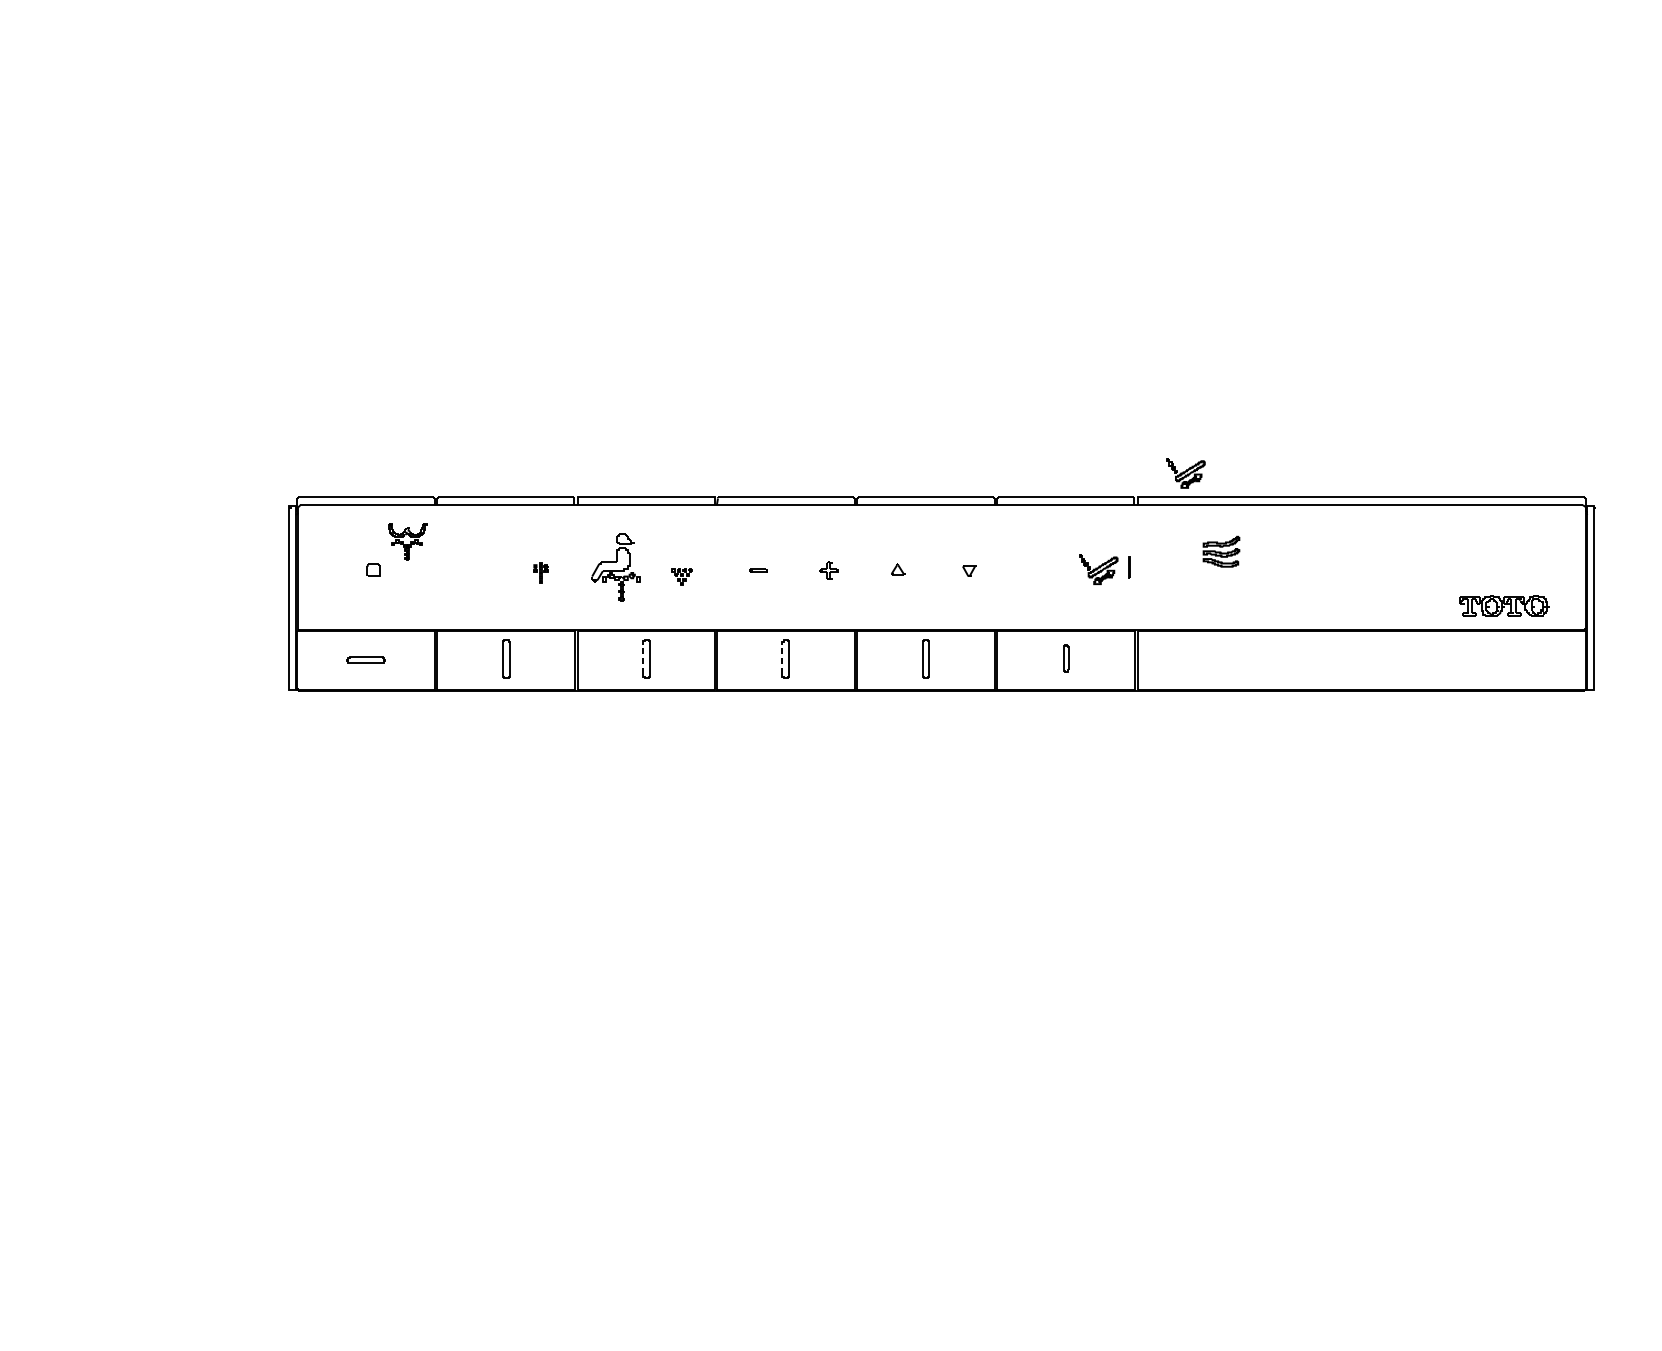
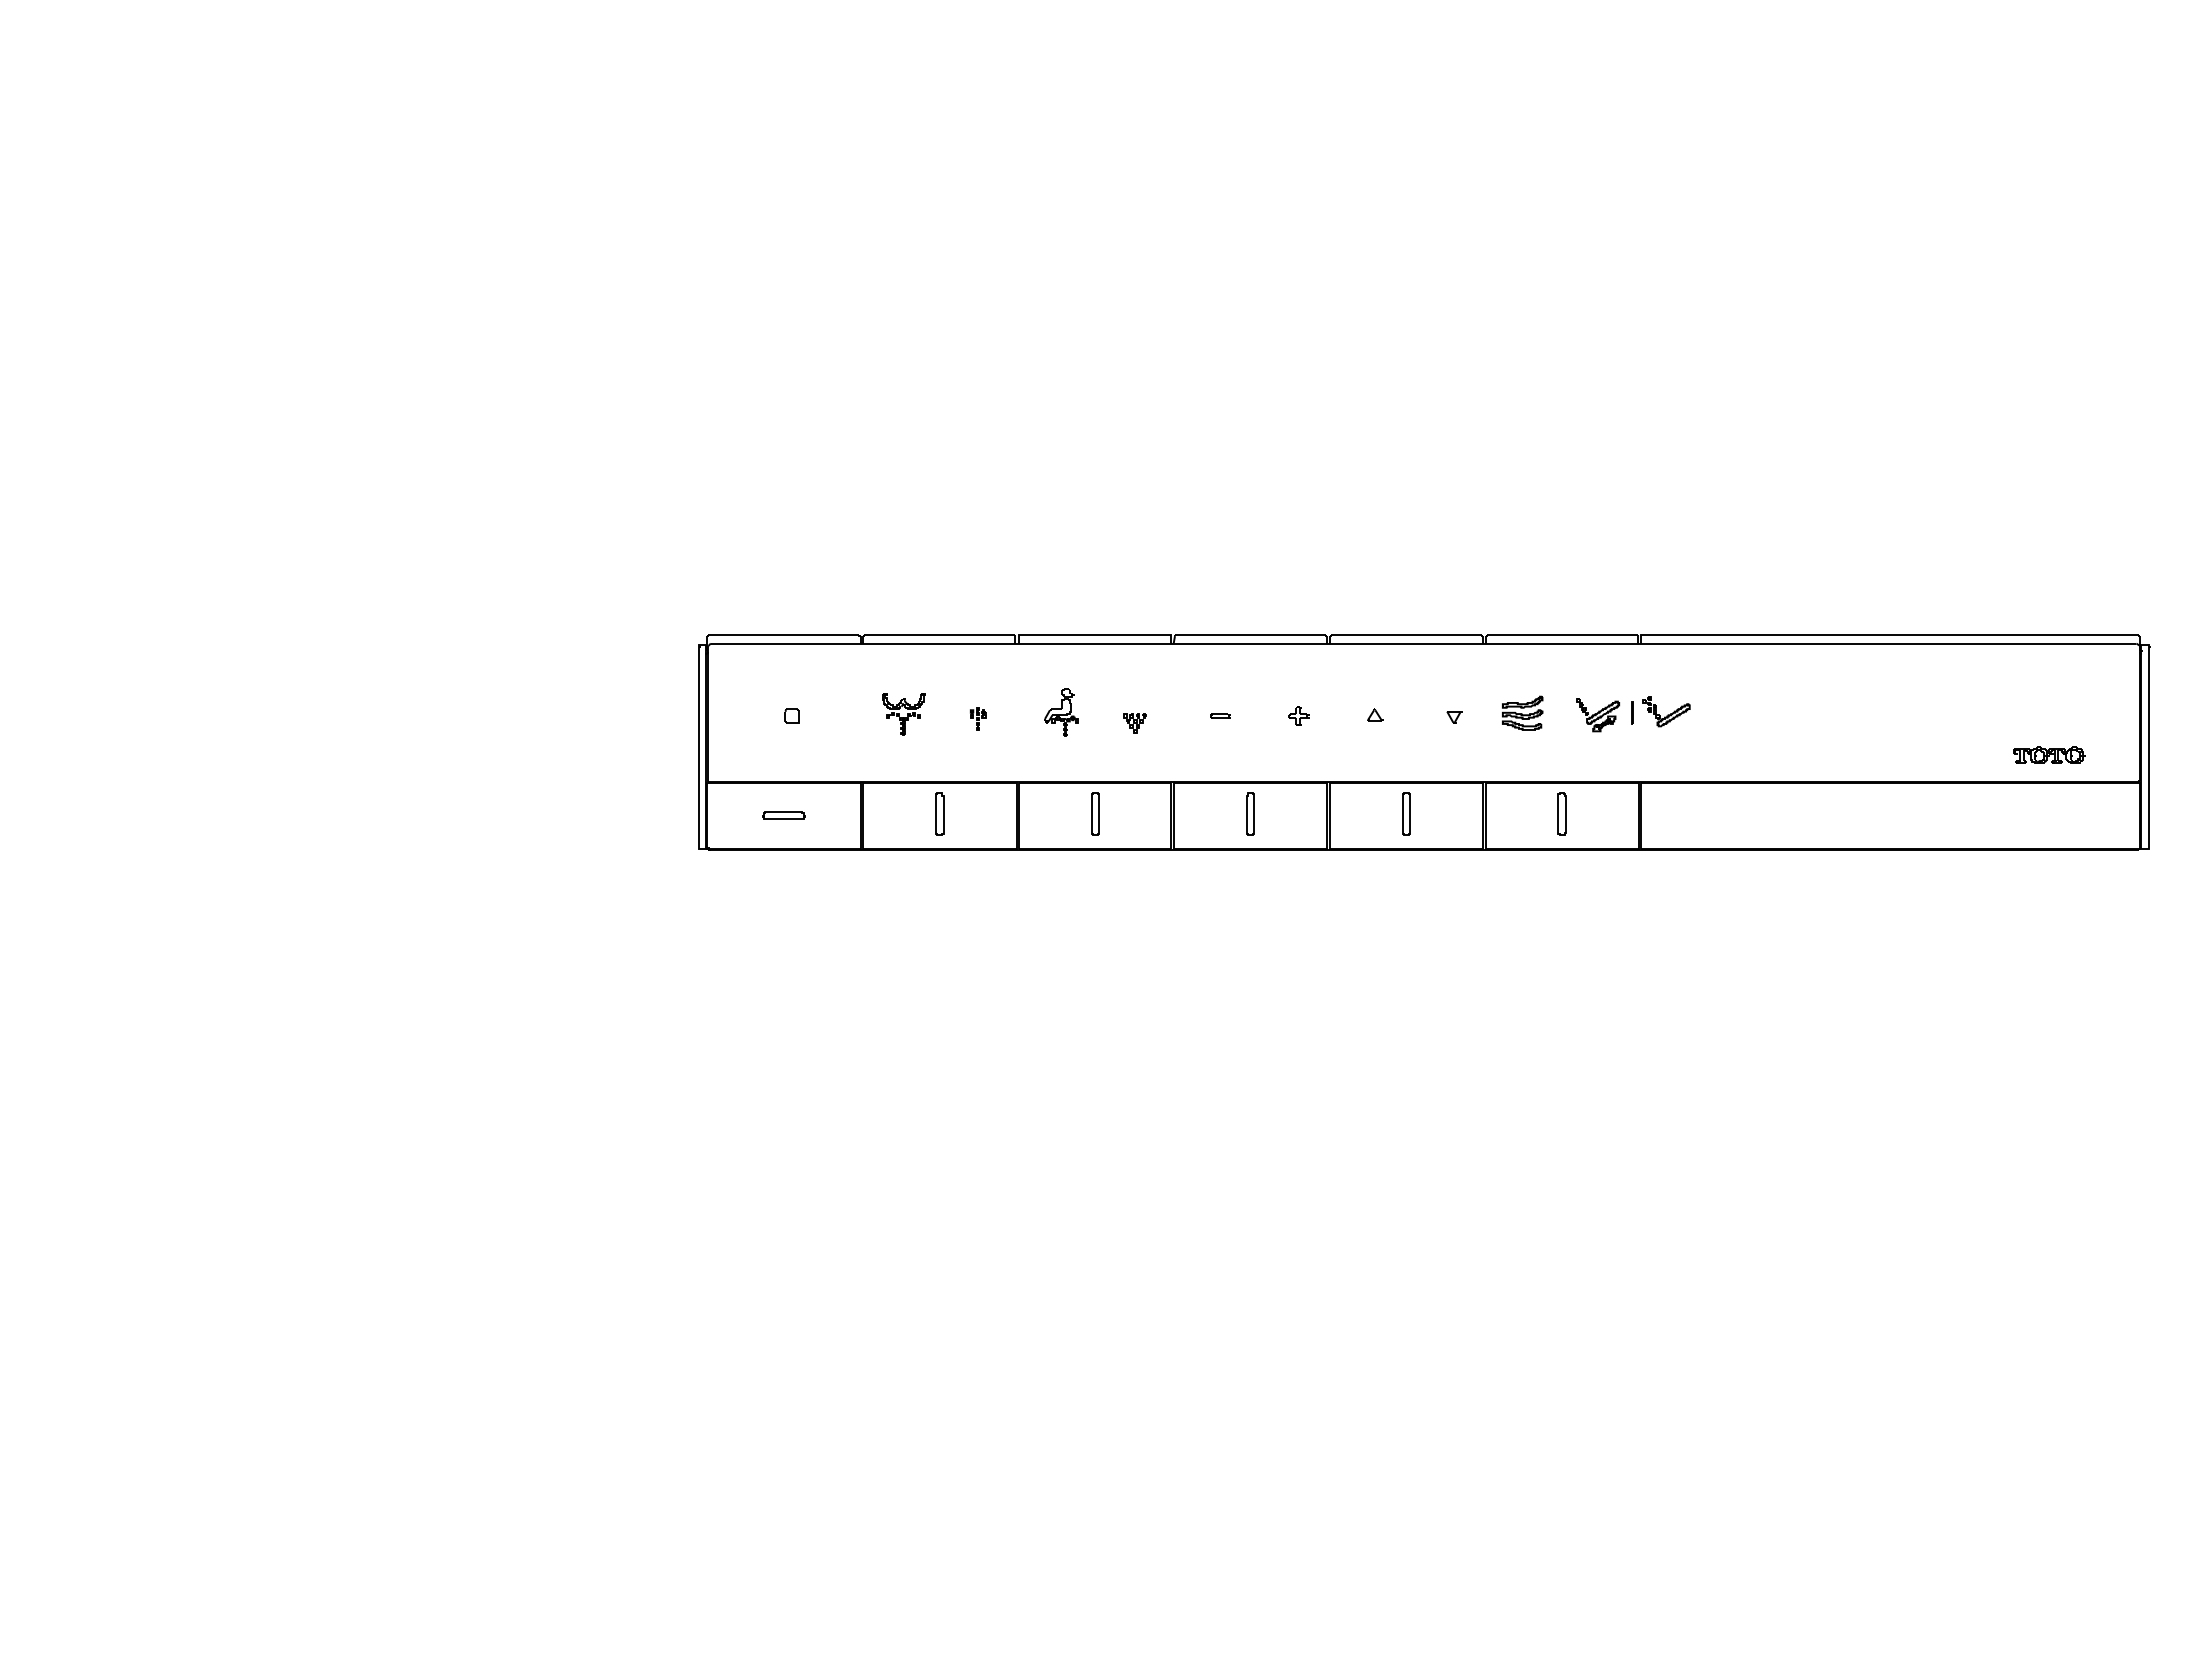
part: (1186, 473) -> (1695, 608), removed
part: (407, 542) -> (903, 714), moved
part: (1221, 551) -> (1522, 712), moved
part: (1160, 566) -> (1666, 711), added
part: (615, 567) -> (1061, 712), size x0.62
part: (1504, 604) -> (2049, 754), size x0.71
line: (643, 658) -> (1092, 813), dashed -> solid
line: (782, 658) -> (1246, 813), dashed -> solid
part: (1065, 658) -> (1561, 813), size x1.43

